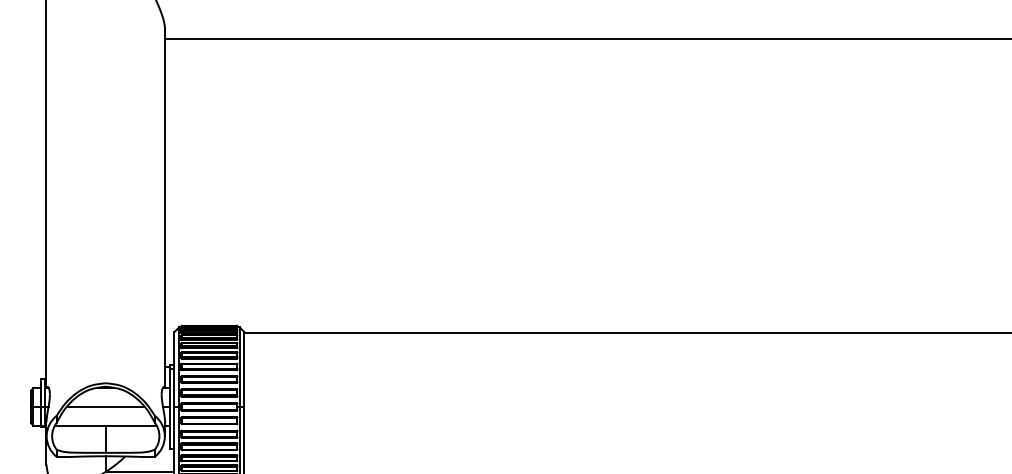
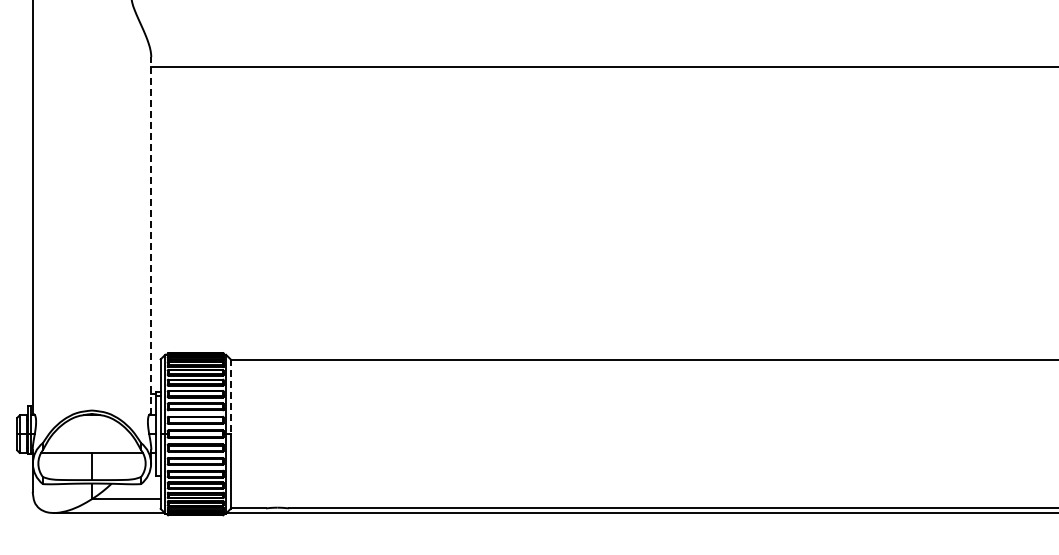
line: (165, 208) -> (151, 235), solid -> dashed
line: (244, 370) -> (230, 397), solid -> dashed
line: (105, 407) -> (91, 434), removed

